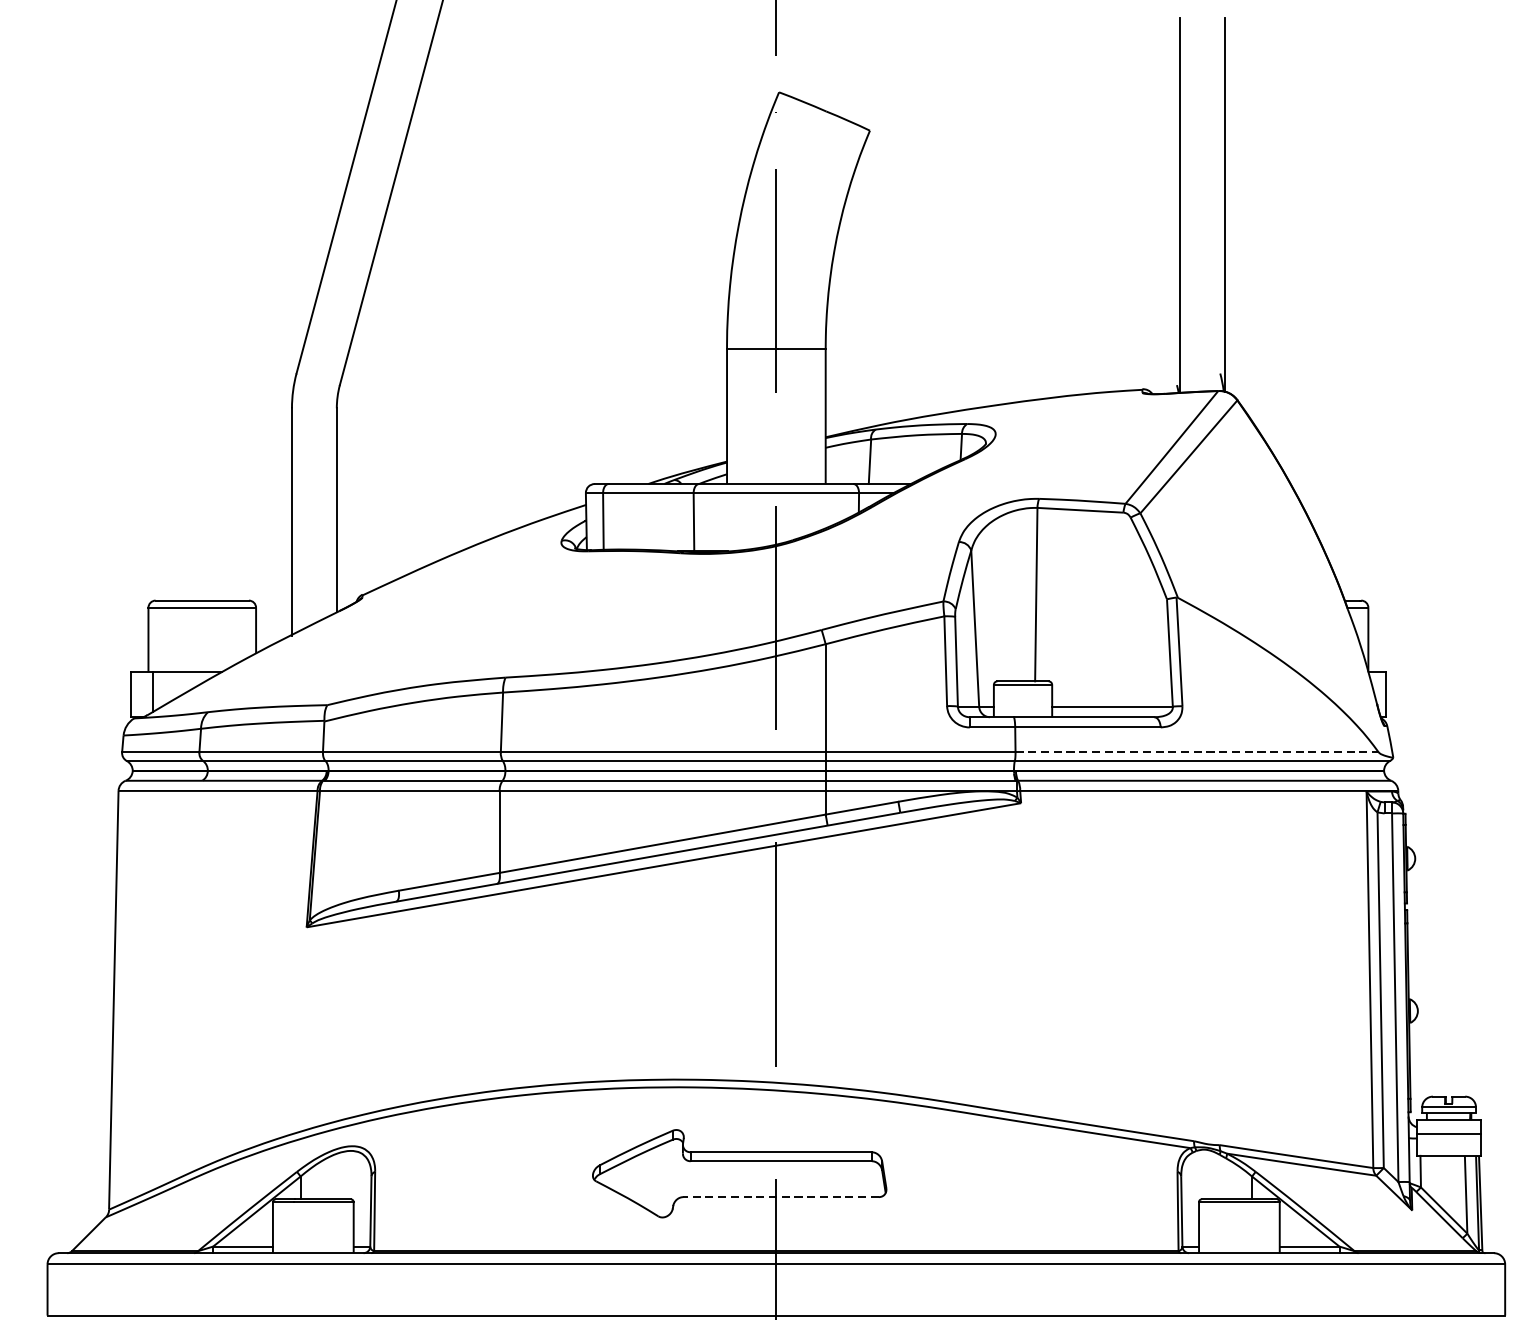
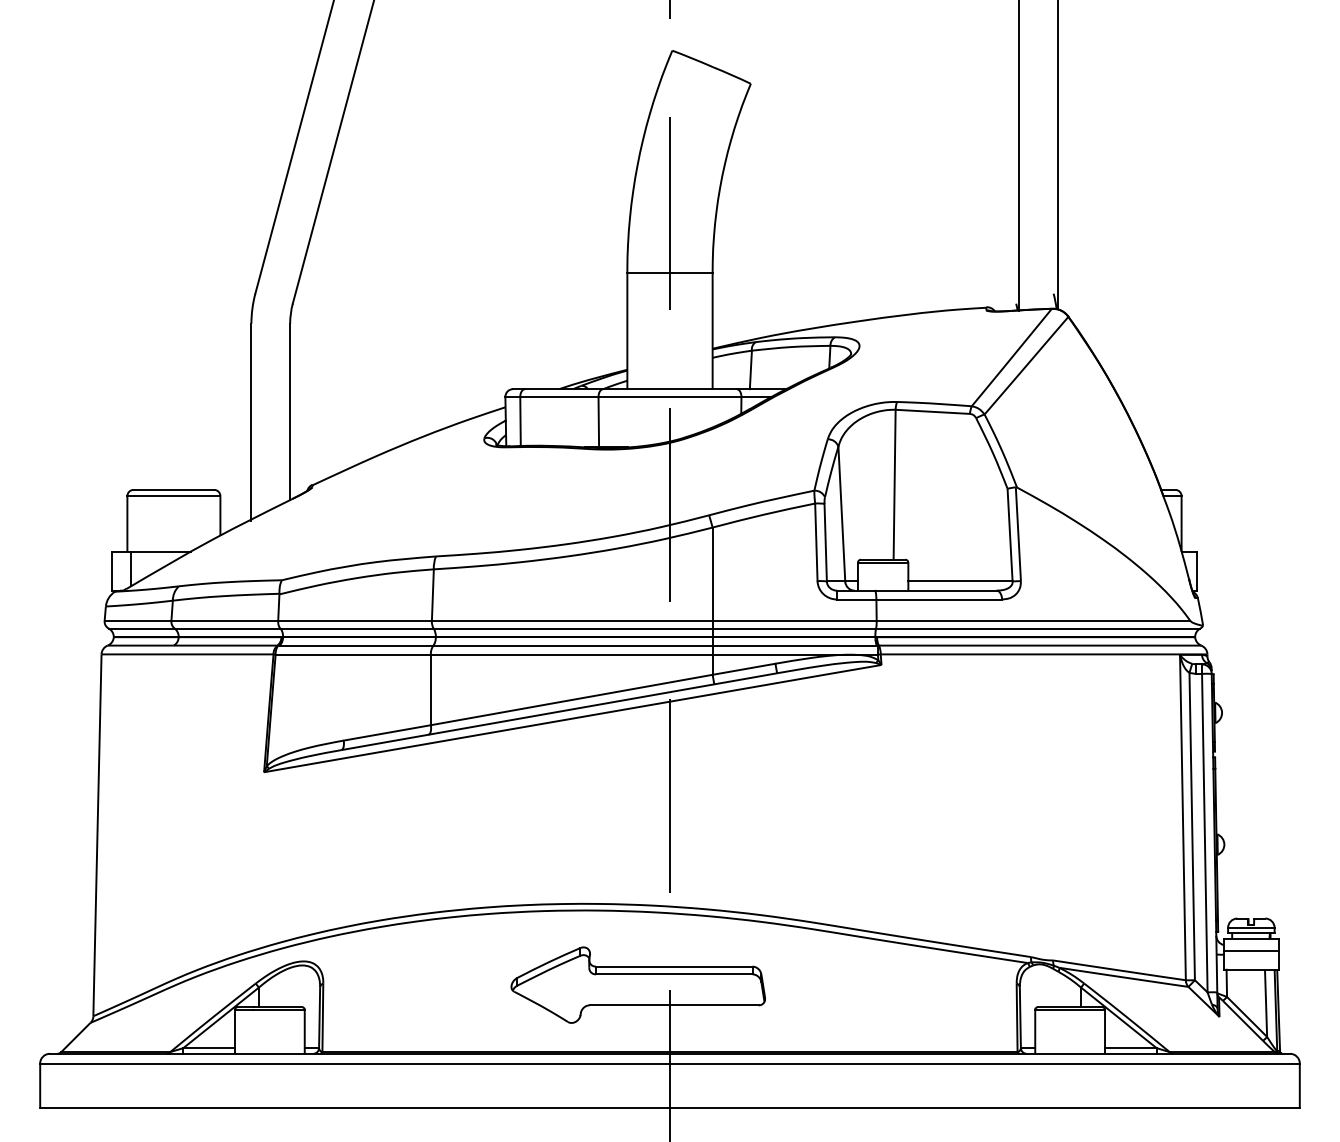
line: (1197, 752) -> (1033, 621), dashed -> solid
line: (780, 1197) -> (673, 1005), dashed -> solid

